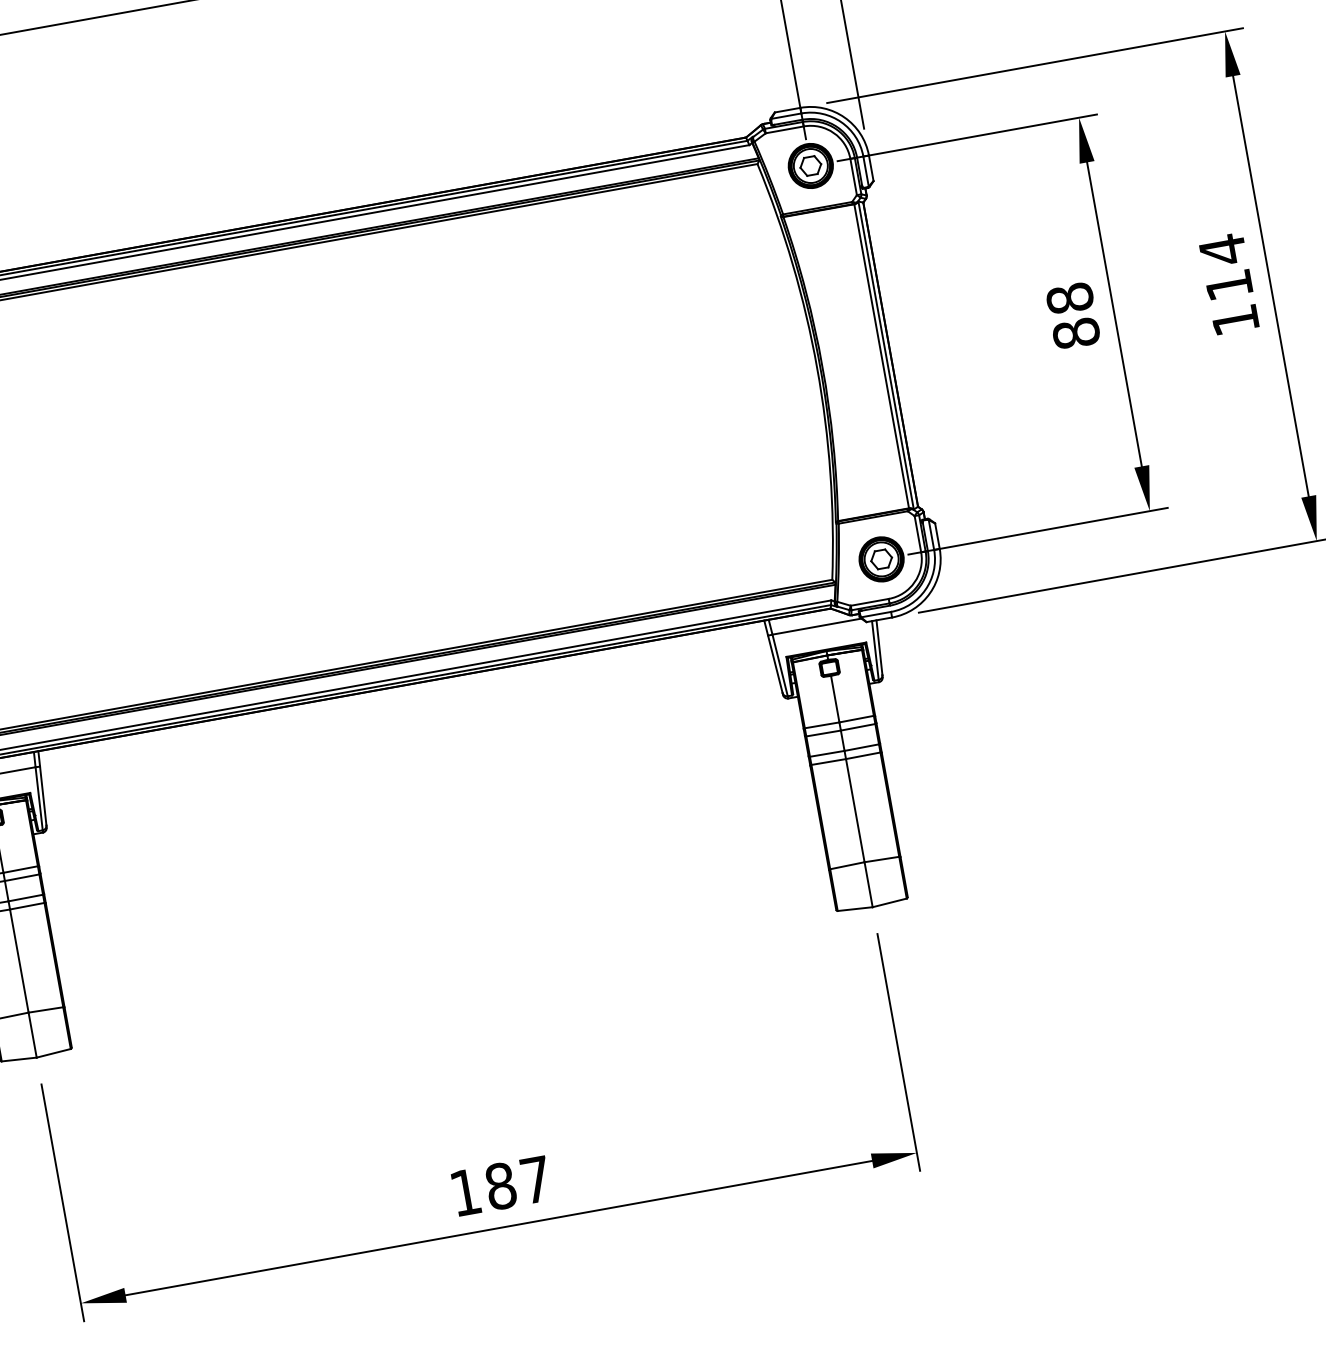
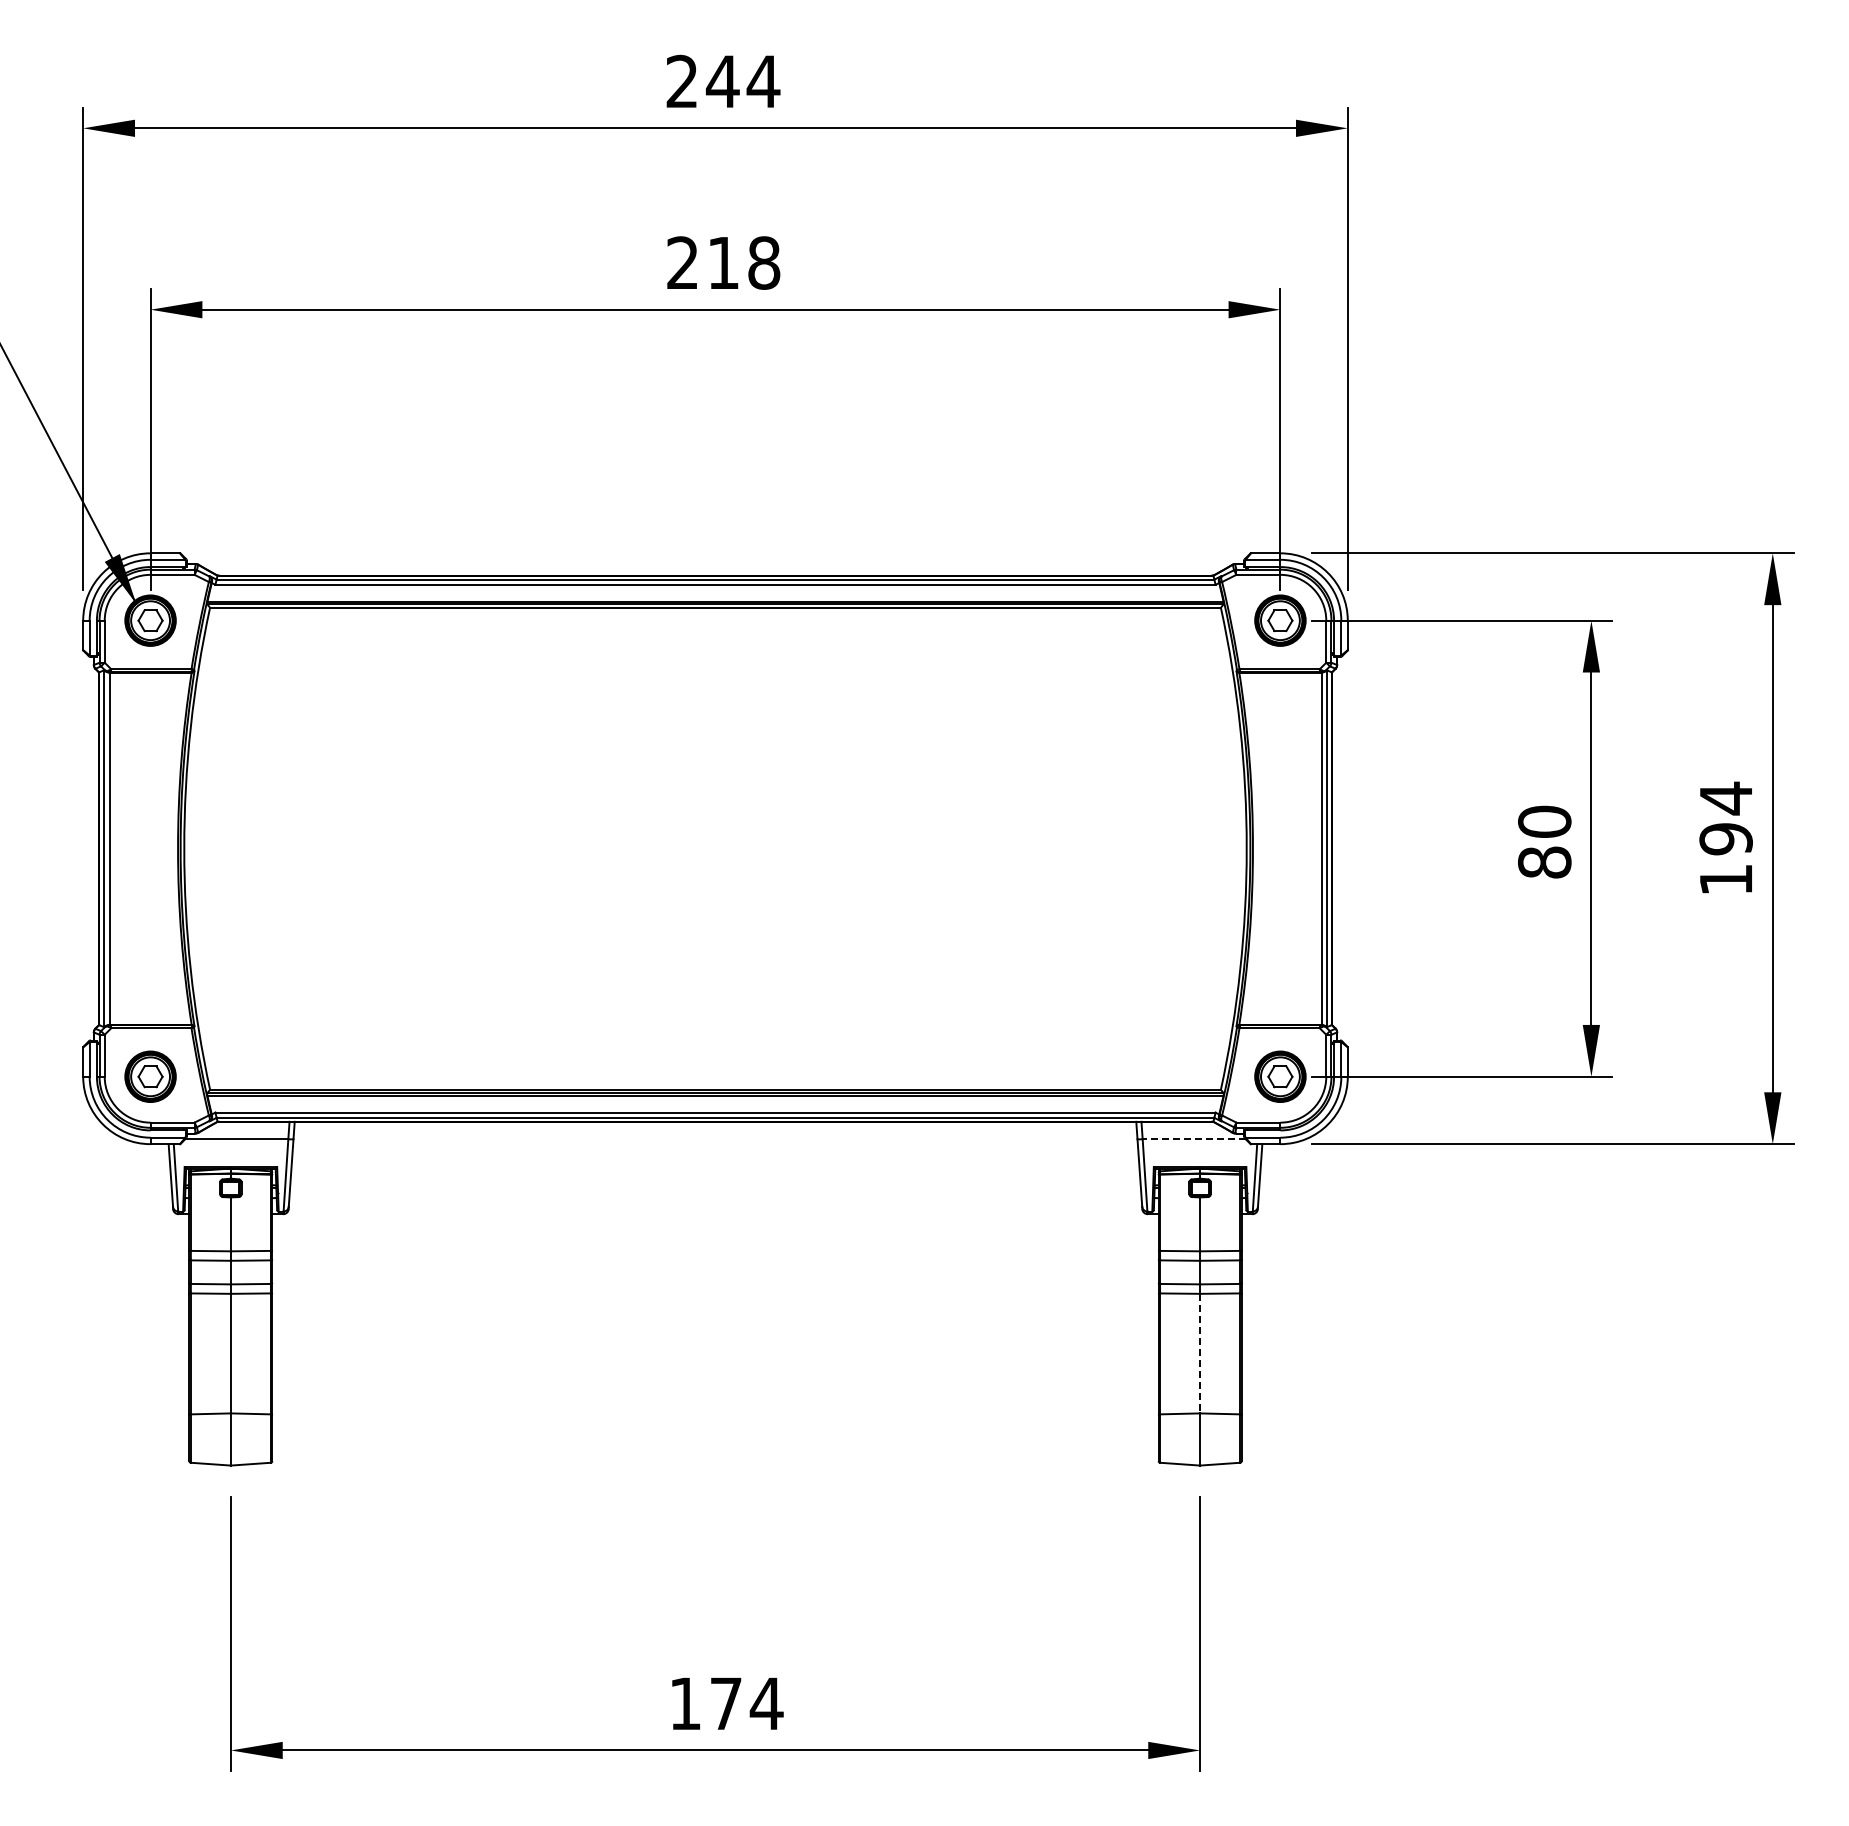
text: (1228, 285) -> (1725, 839), 114 -> 194
text: (1069, 298) -> (1544, 821), 88 -> 80
line: (817, 626) -> (1194, 1139), solid -> dashed
line: (855, 810) -> (1200, 1353), solid -> dashed
text: (518, 1182) -> (746, 1703), 187 -> 174

